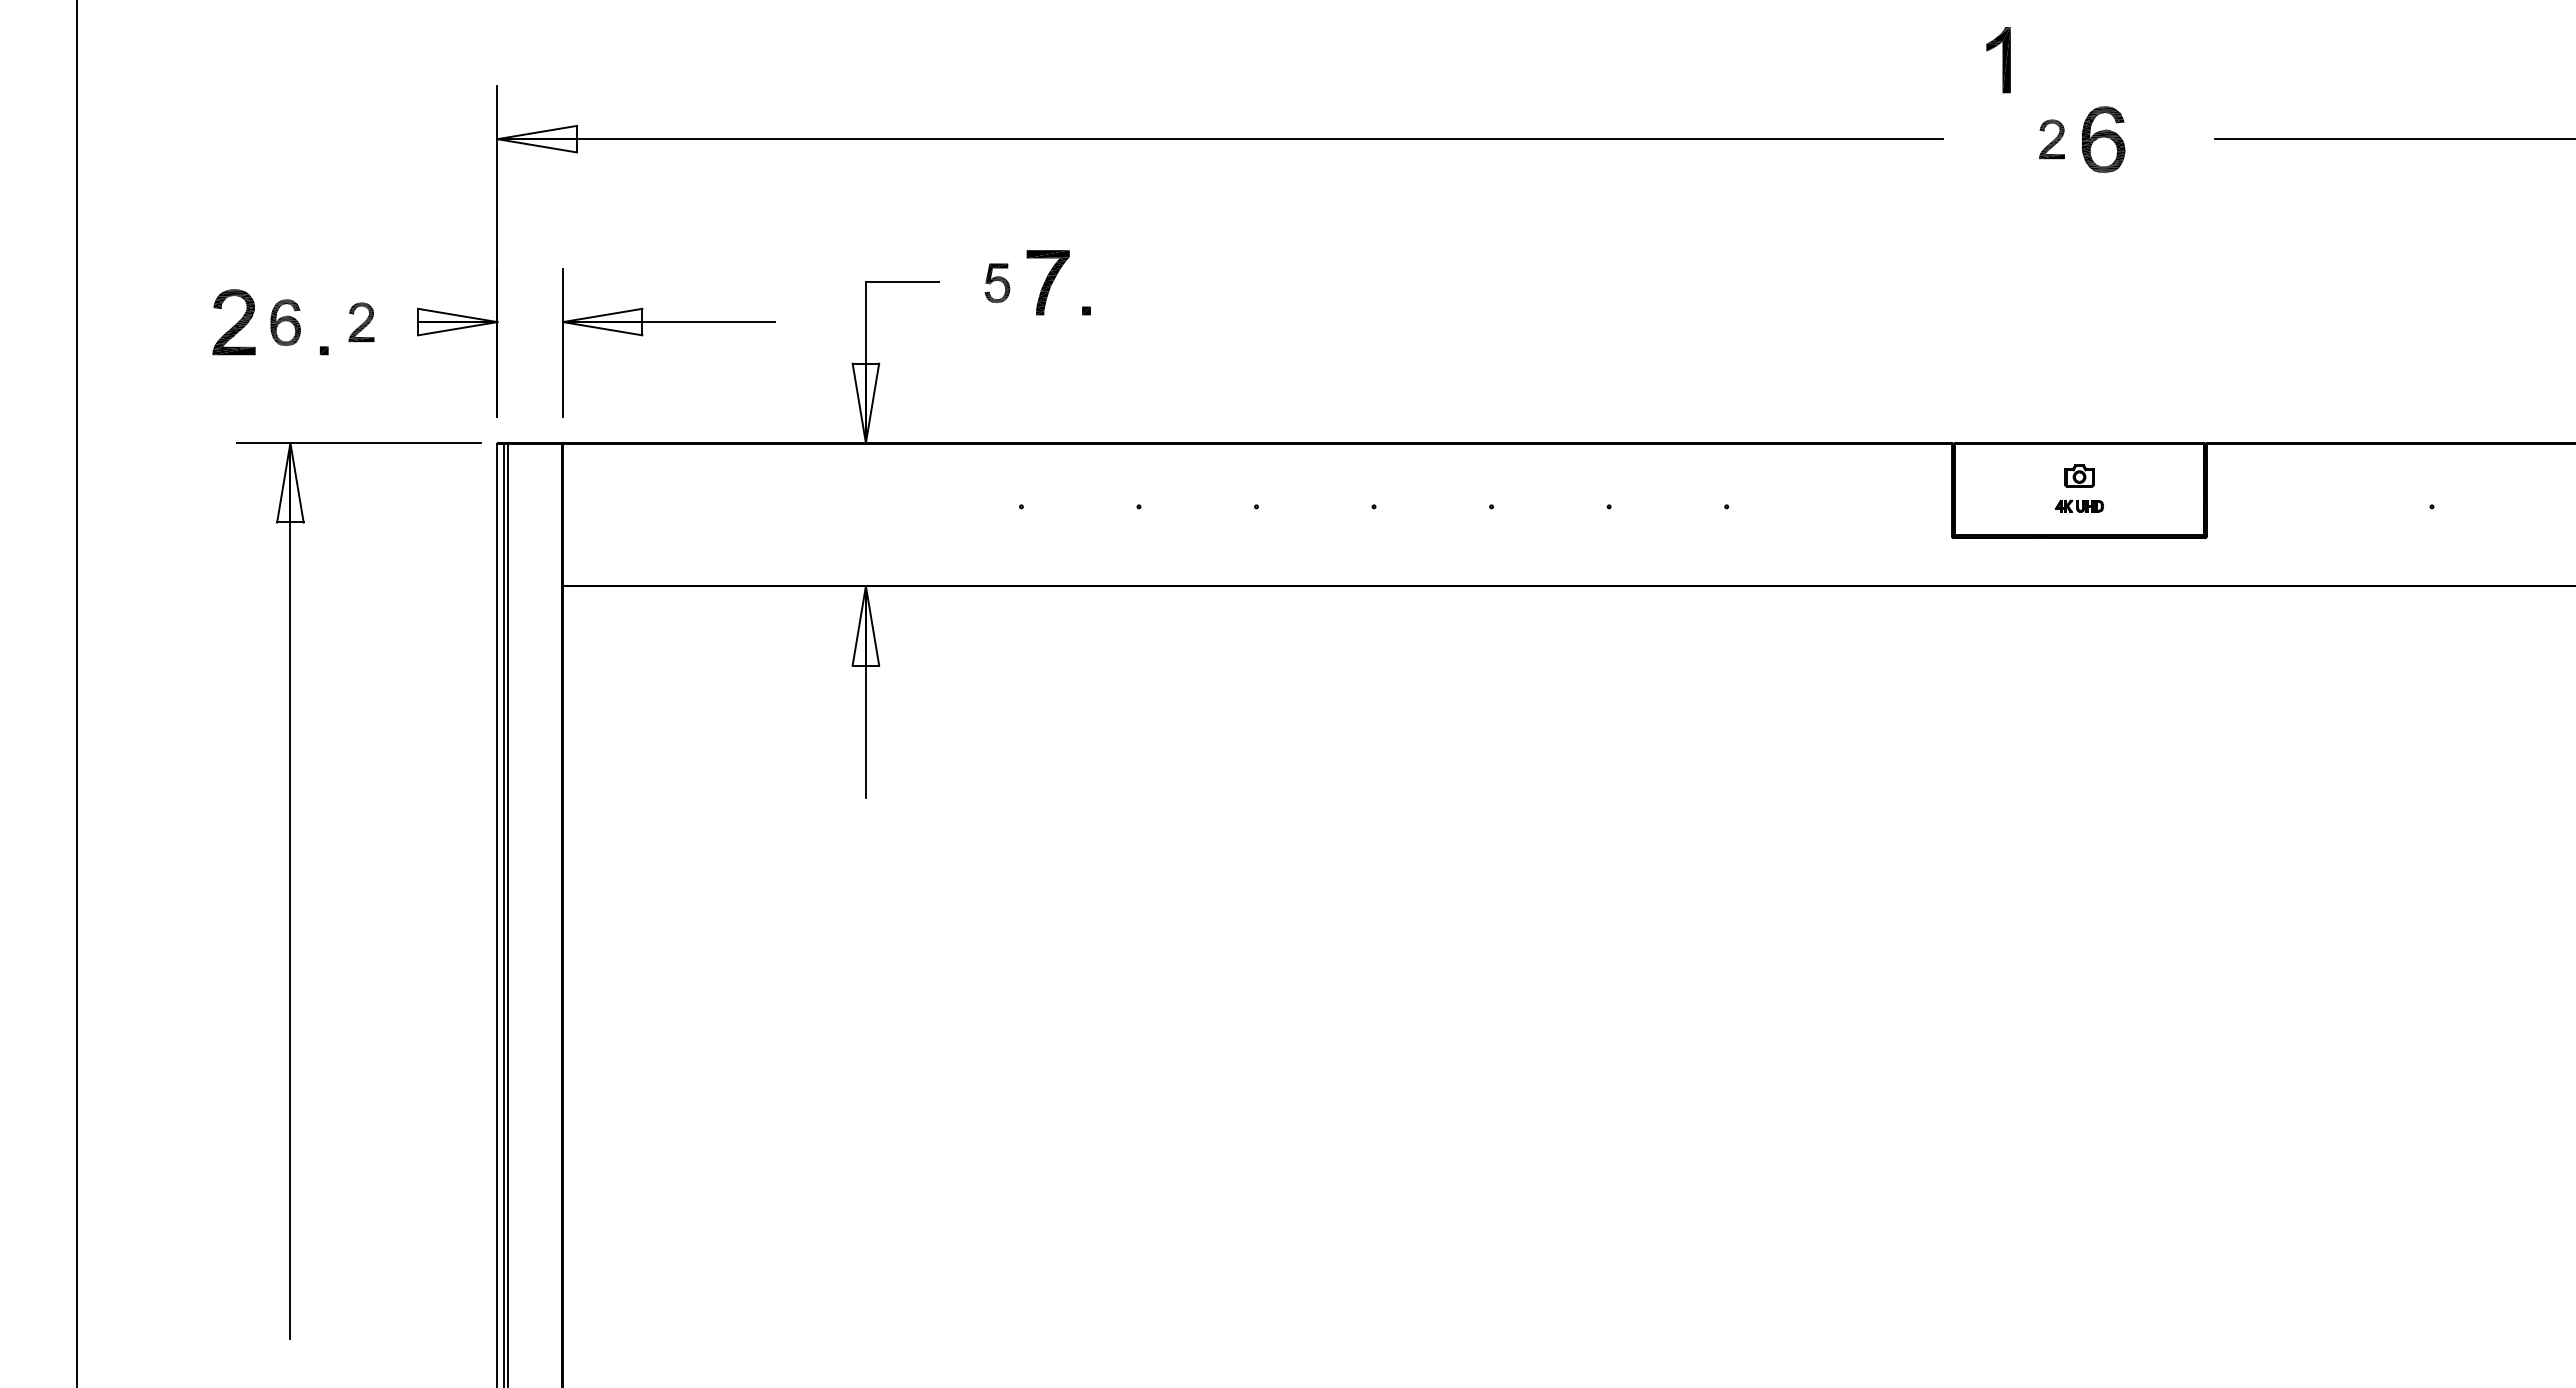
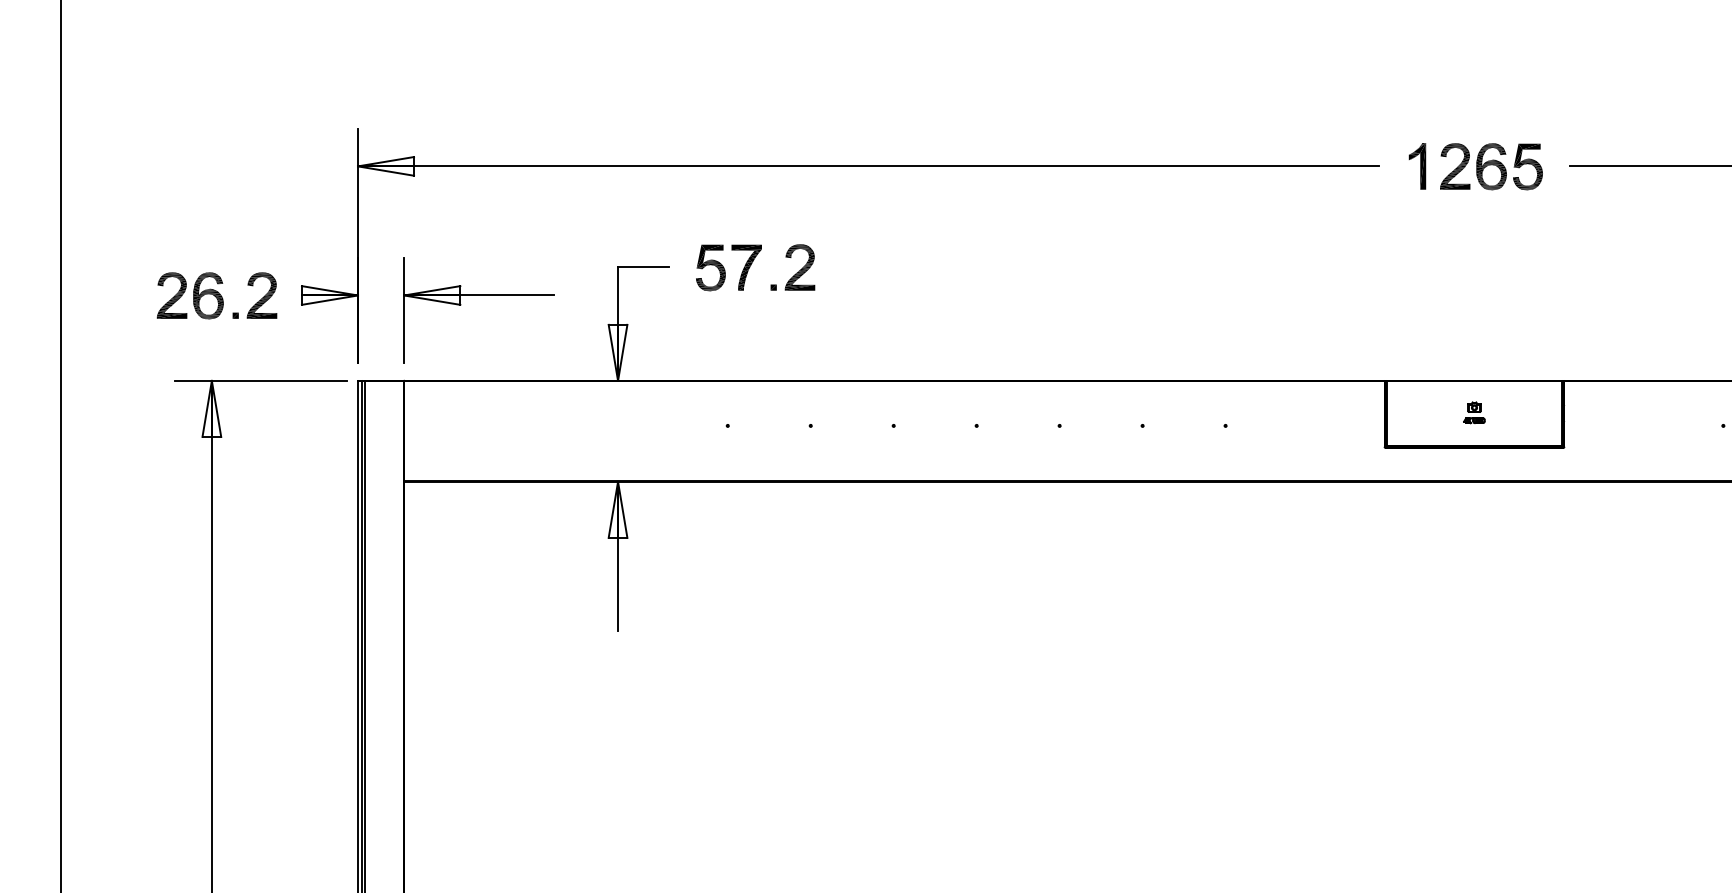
part: (1998, 60) -> (1417, 166), moved
part: (2051, 139) -> (1454, 166), size x1.67
part: (2155, 140) -> (1528, 167), added
part: (1123, 282) -> (799, 267), added
part: (997, 283) -> (710, 268), size x1.67
part: (285, 322) -> (208, 295), size x1.43
part: (361, 322) -> (262, 295), size x1.67
part: (2078, 487) -> (1473, 412), size x0.62

